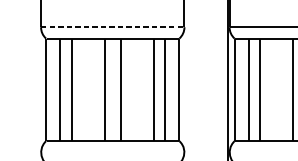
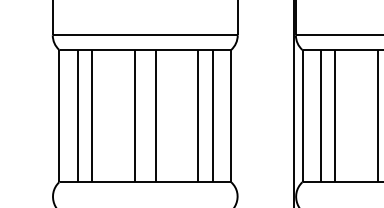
line: (112, 27) -> (145, 35), dashed -> solid

